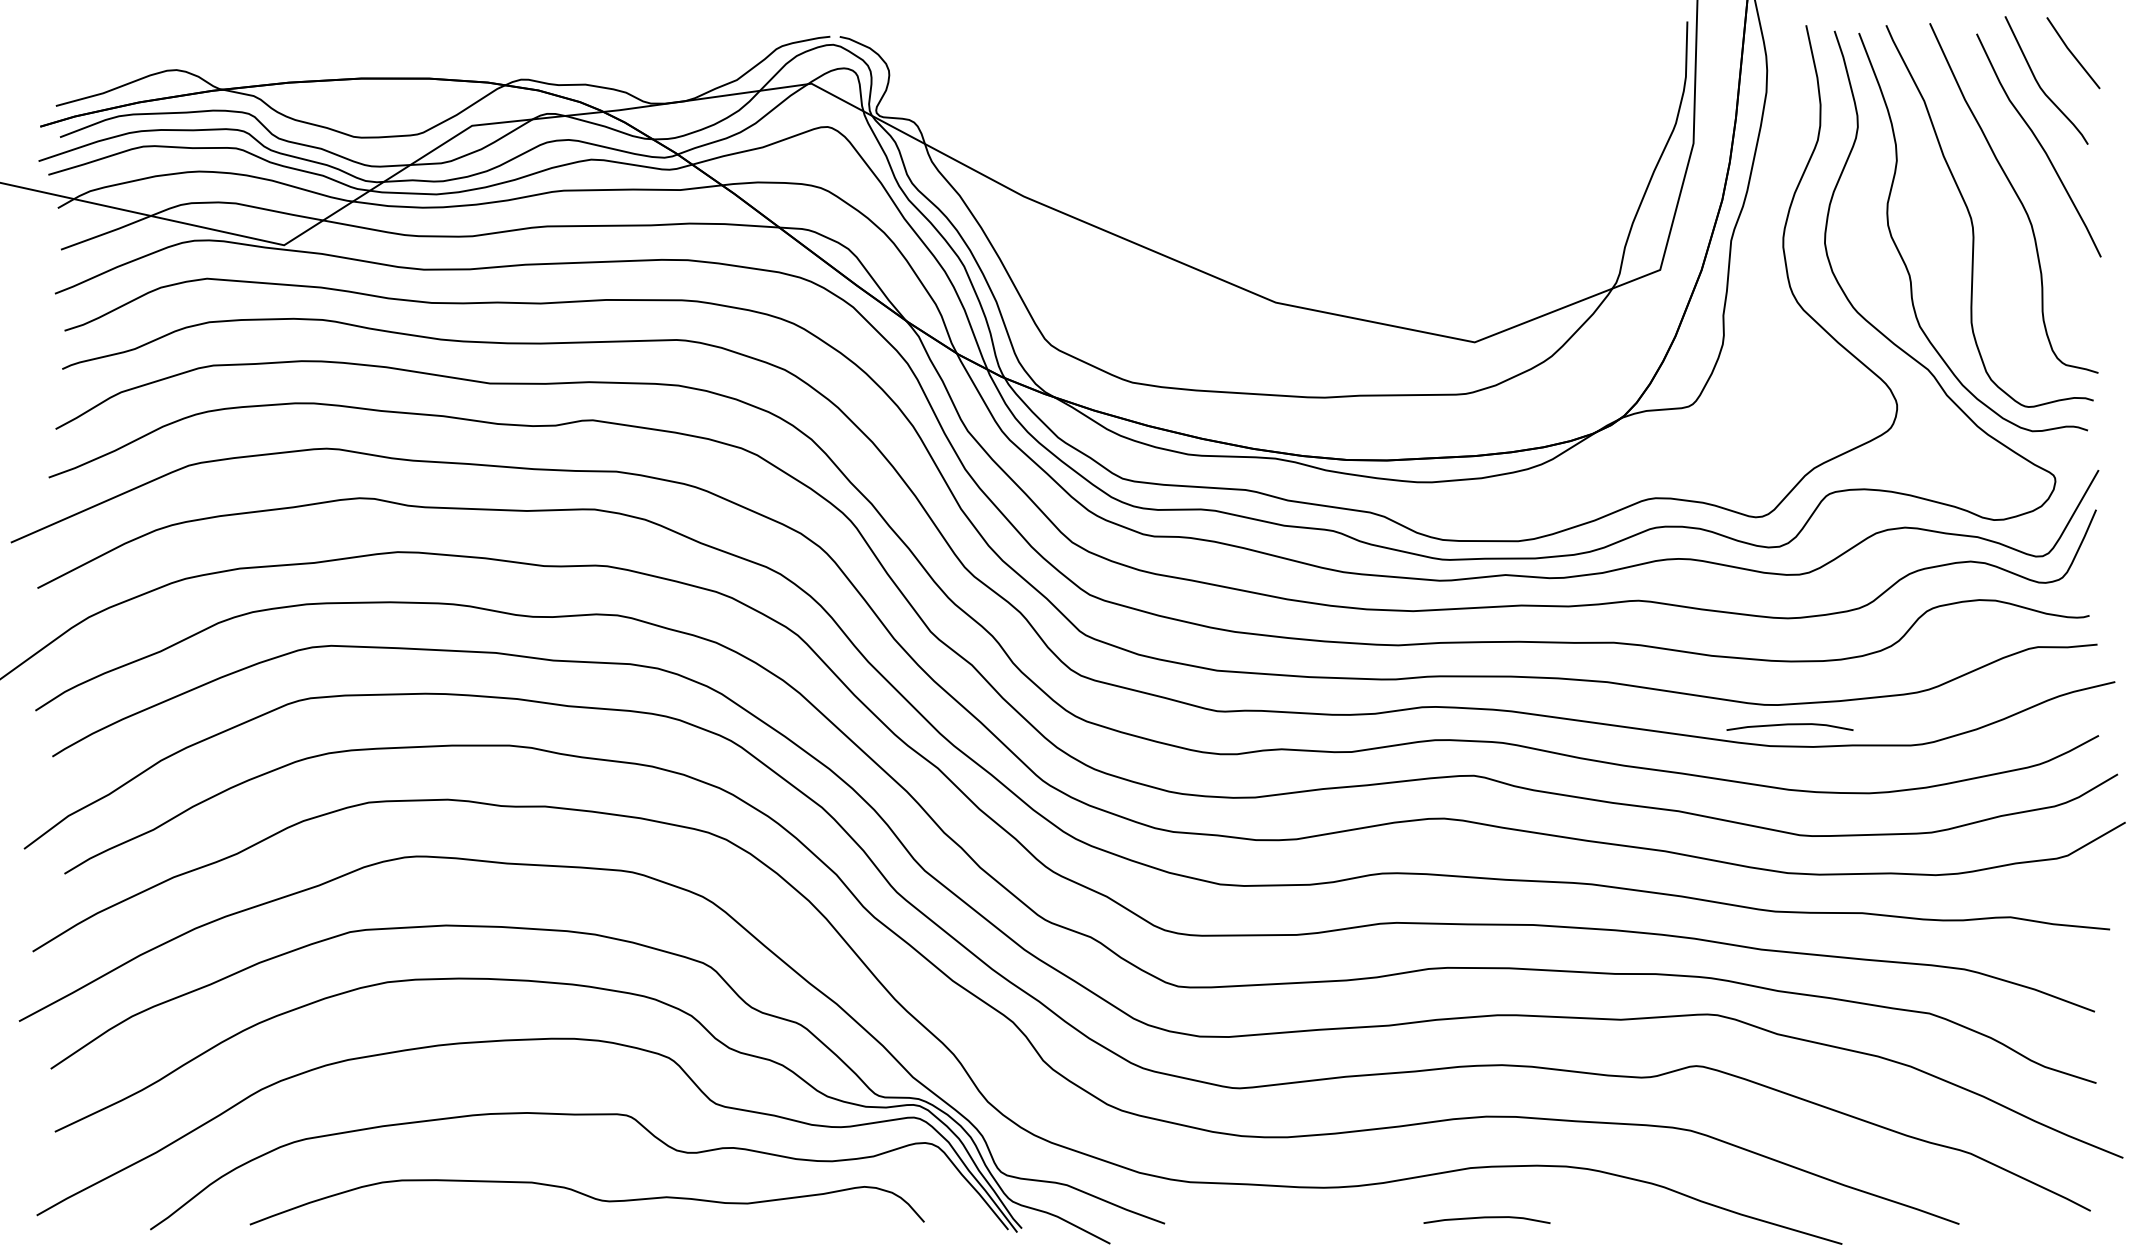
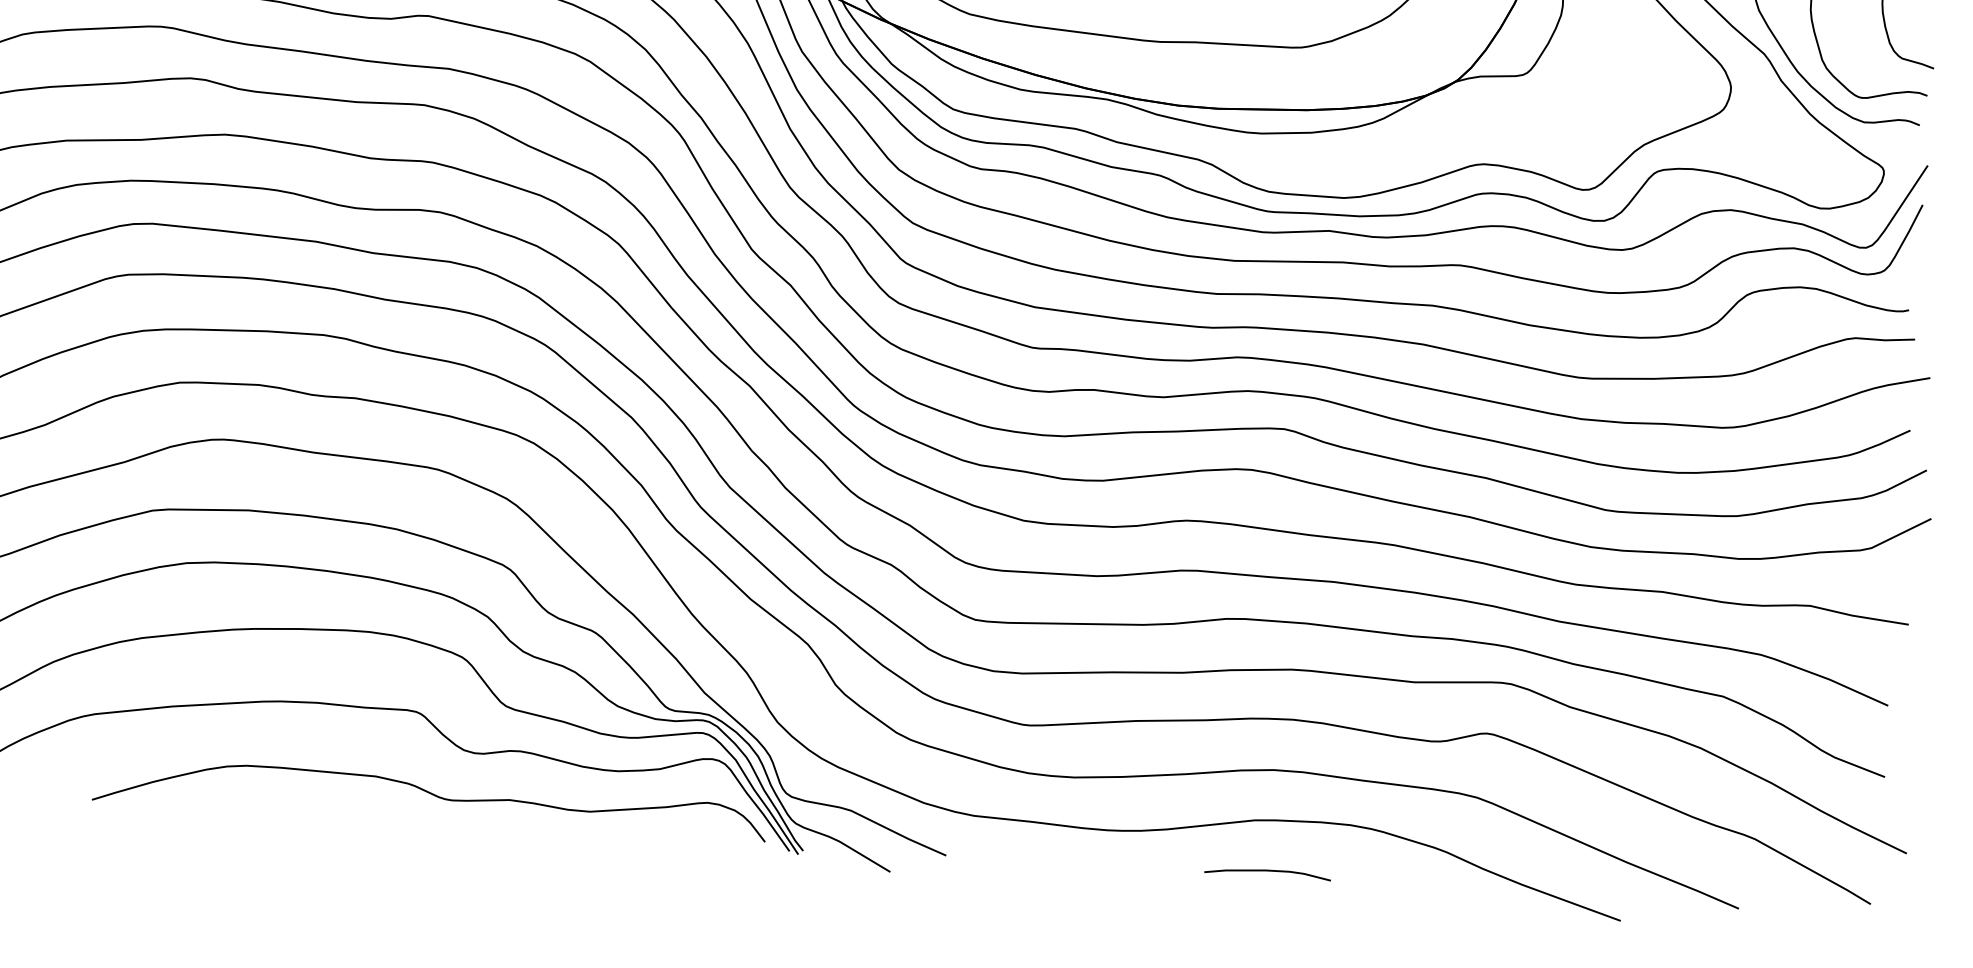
curve: (1789, 725) -> (1602, 399), removed
curve: (588, 1197) -> (431, 795), moved

